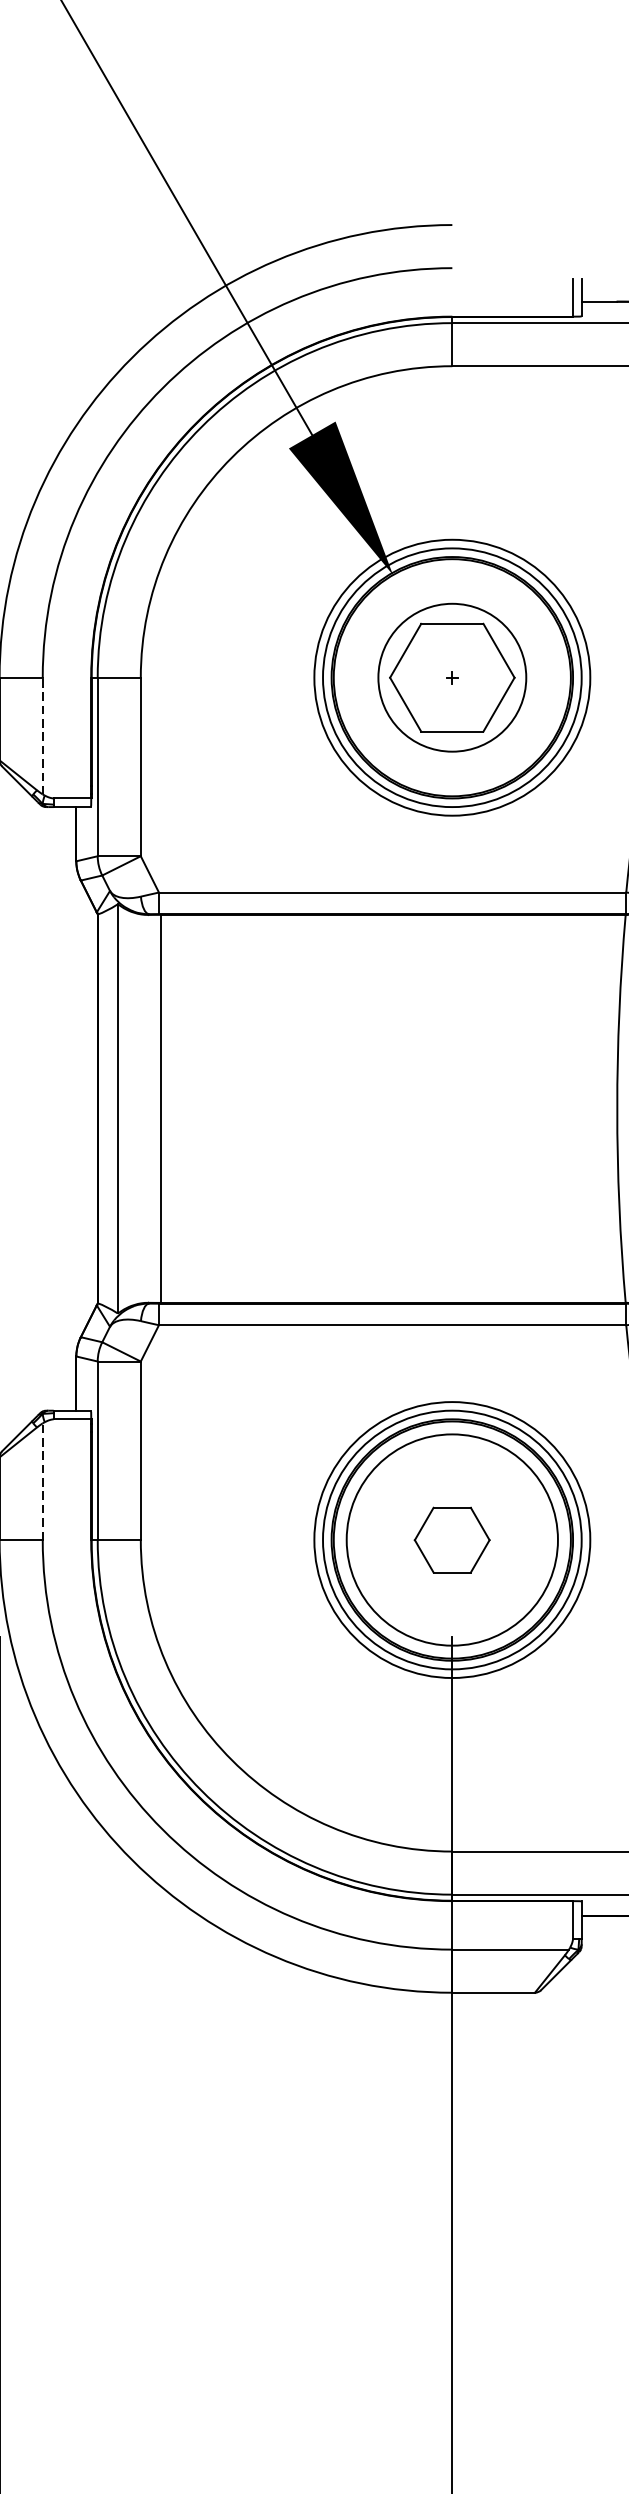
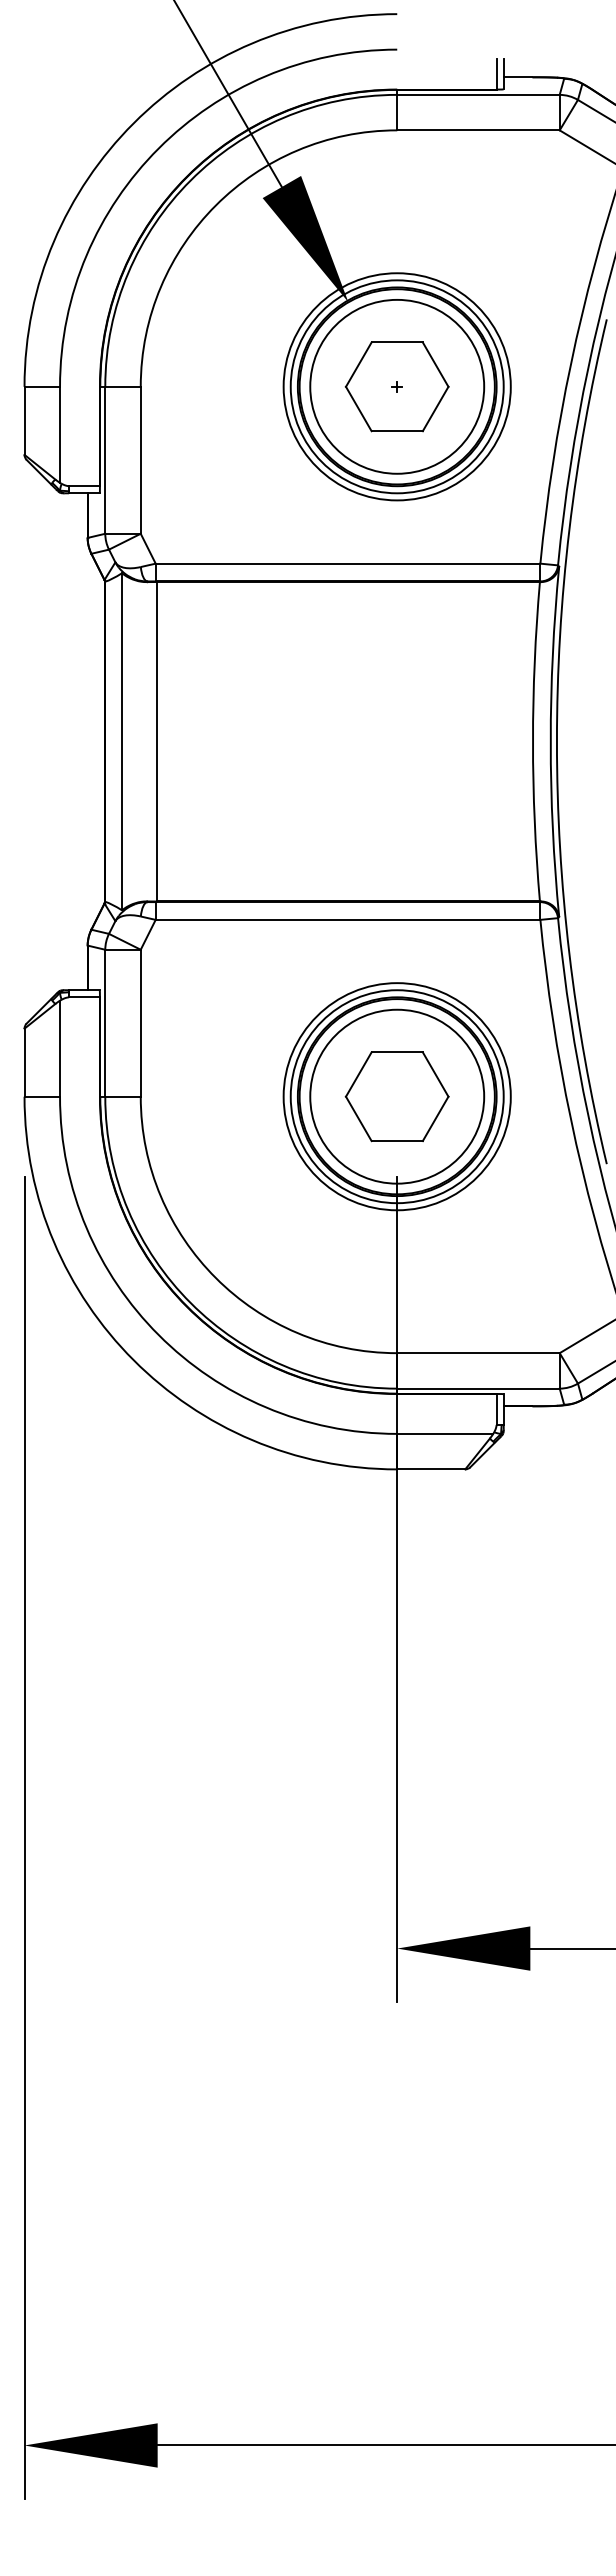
circle: (452, 677) -> (397, 386), size x1.43
line: (43, 735) -> (60, 434), dashed -> solid
line: (43, 1481) -> (60, 1048), dashed -> solid
part: (451, 1539) -> (396, 1096), size x1.67

